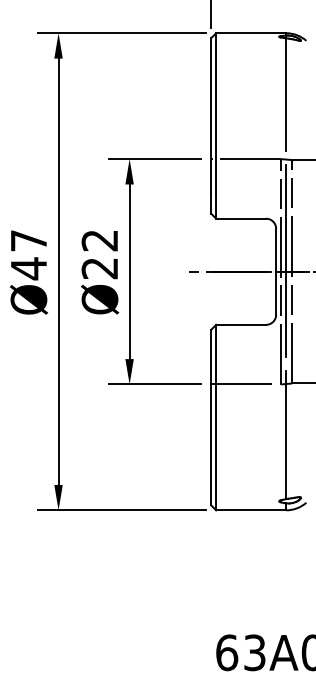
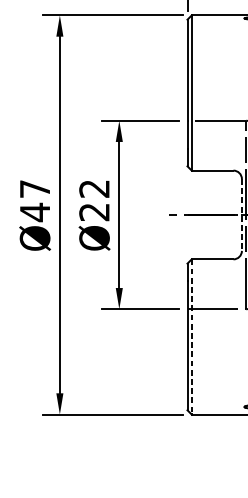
line: (276, 271) -> (242, 214), solid -> dashed
line: (216, 417) -> (191, 336), solid -> dashed

